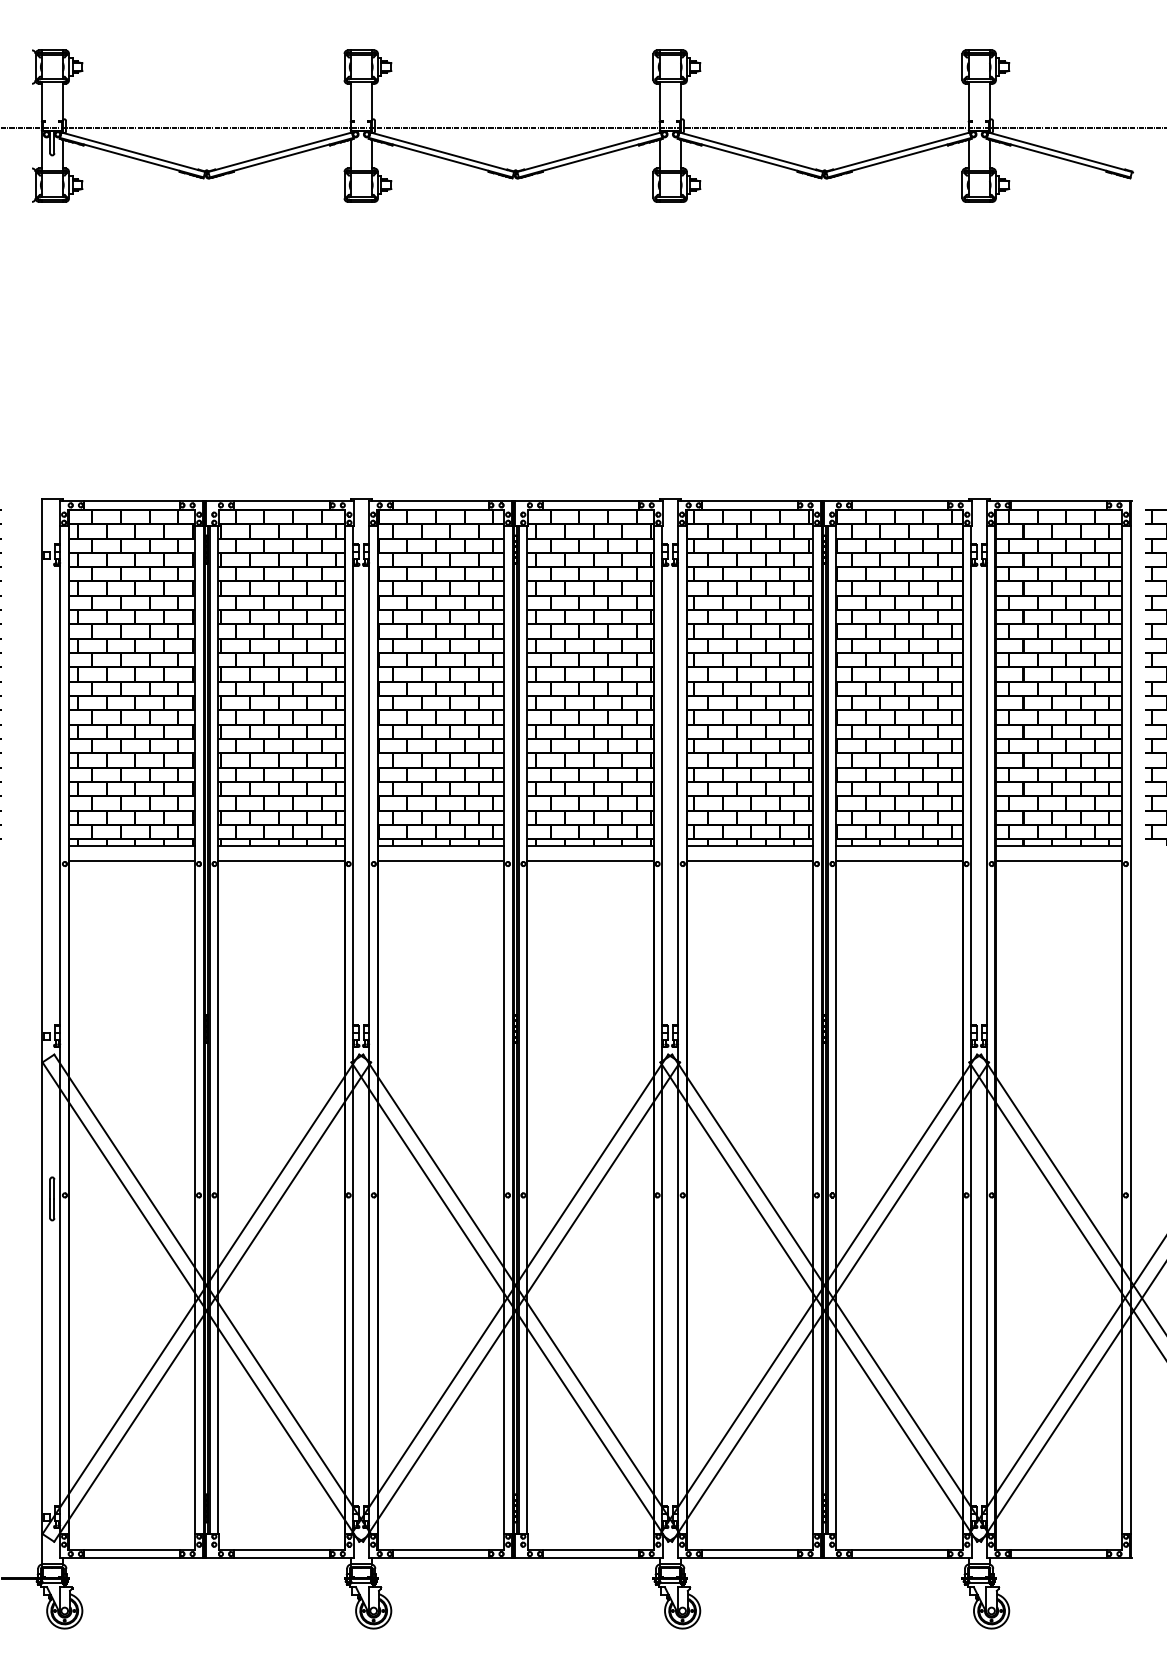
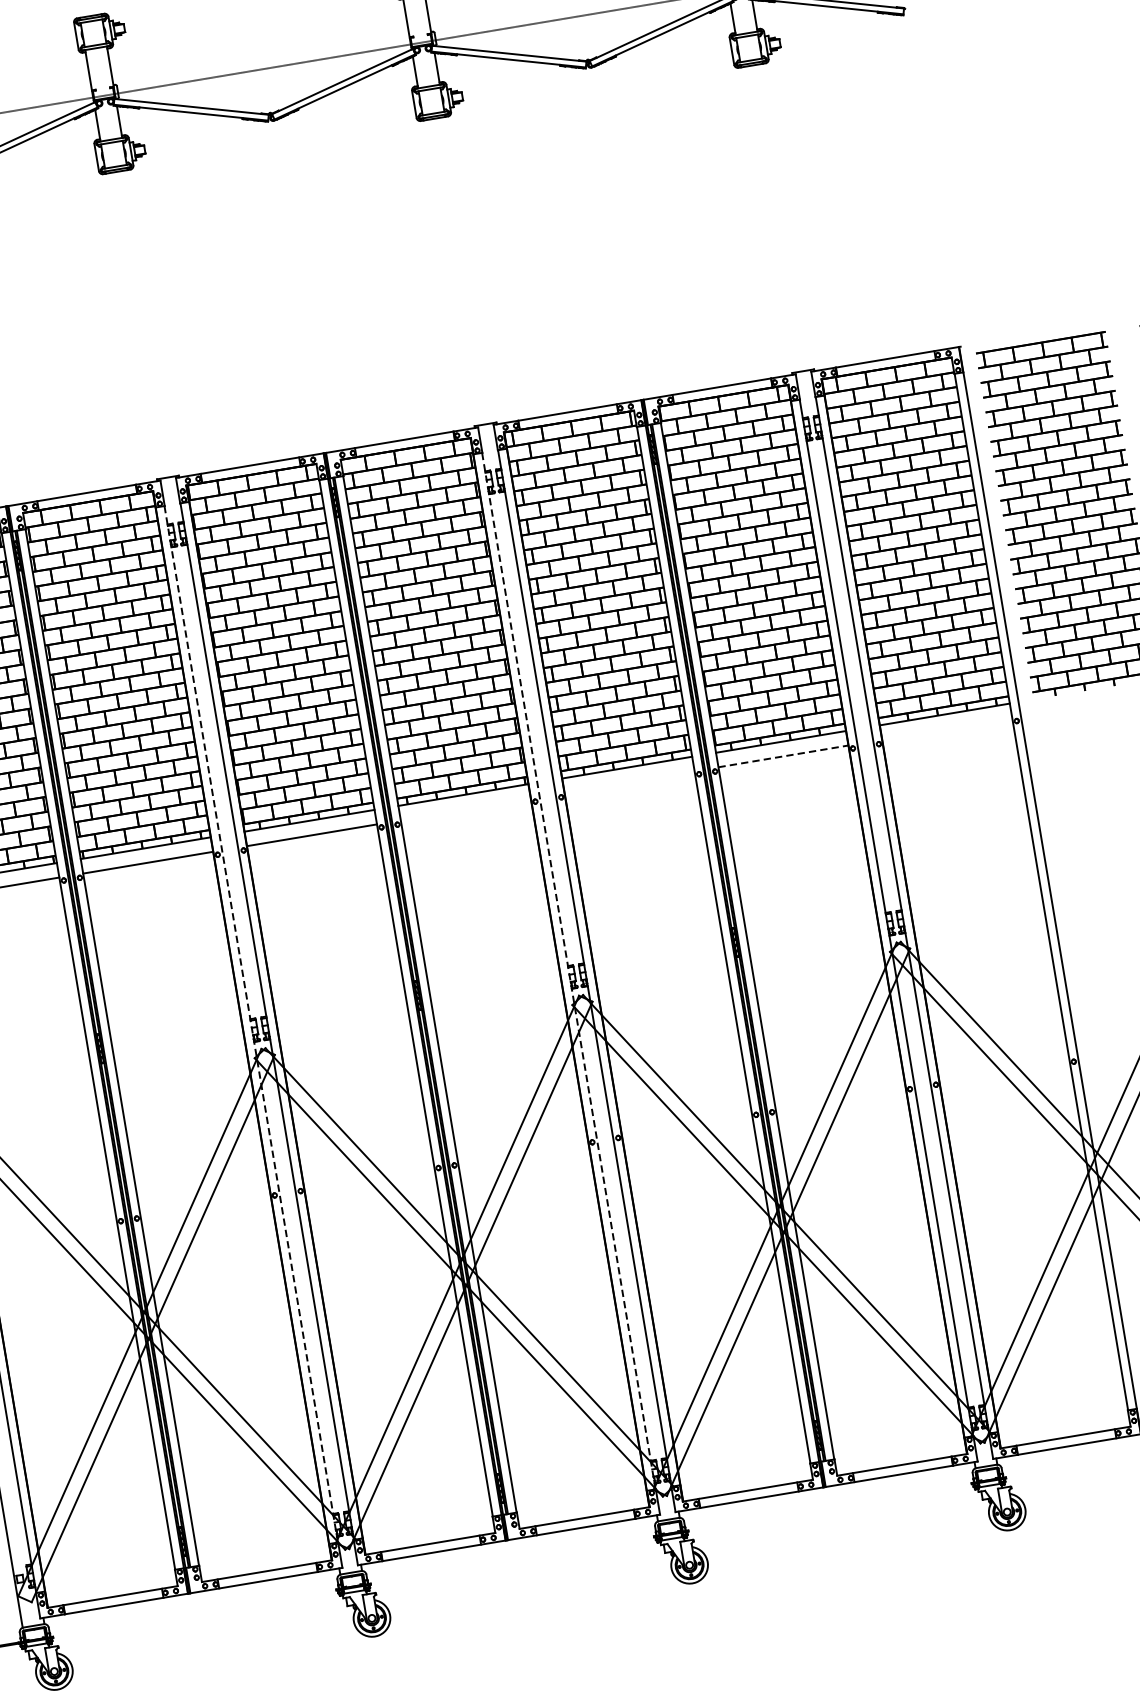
line: (590, 860) -> (465, 809), removed
line: (749, 860) -> (629, 782), removed
line: (899, 860) -> (783, 756), solid -> dashed
line: (1058, 860) -> (946, 729), removed
line: (353, 1030) -> (251, 1025), solid -> dashed
line: (662, 1030) -> (569, 971), solid -> dashed

